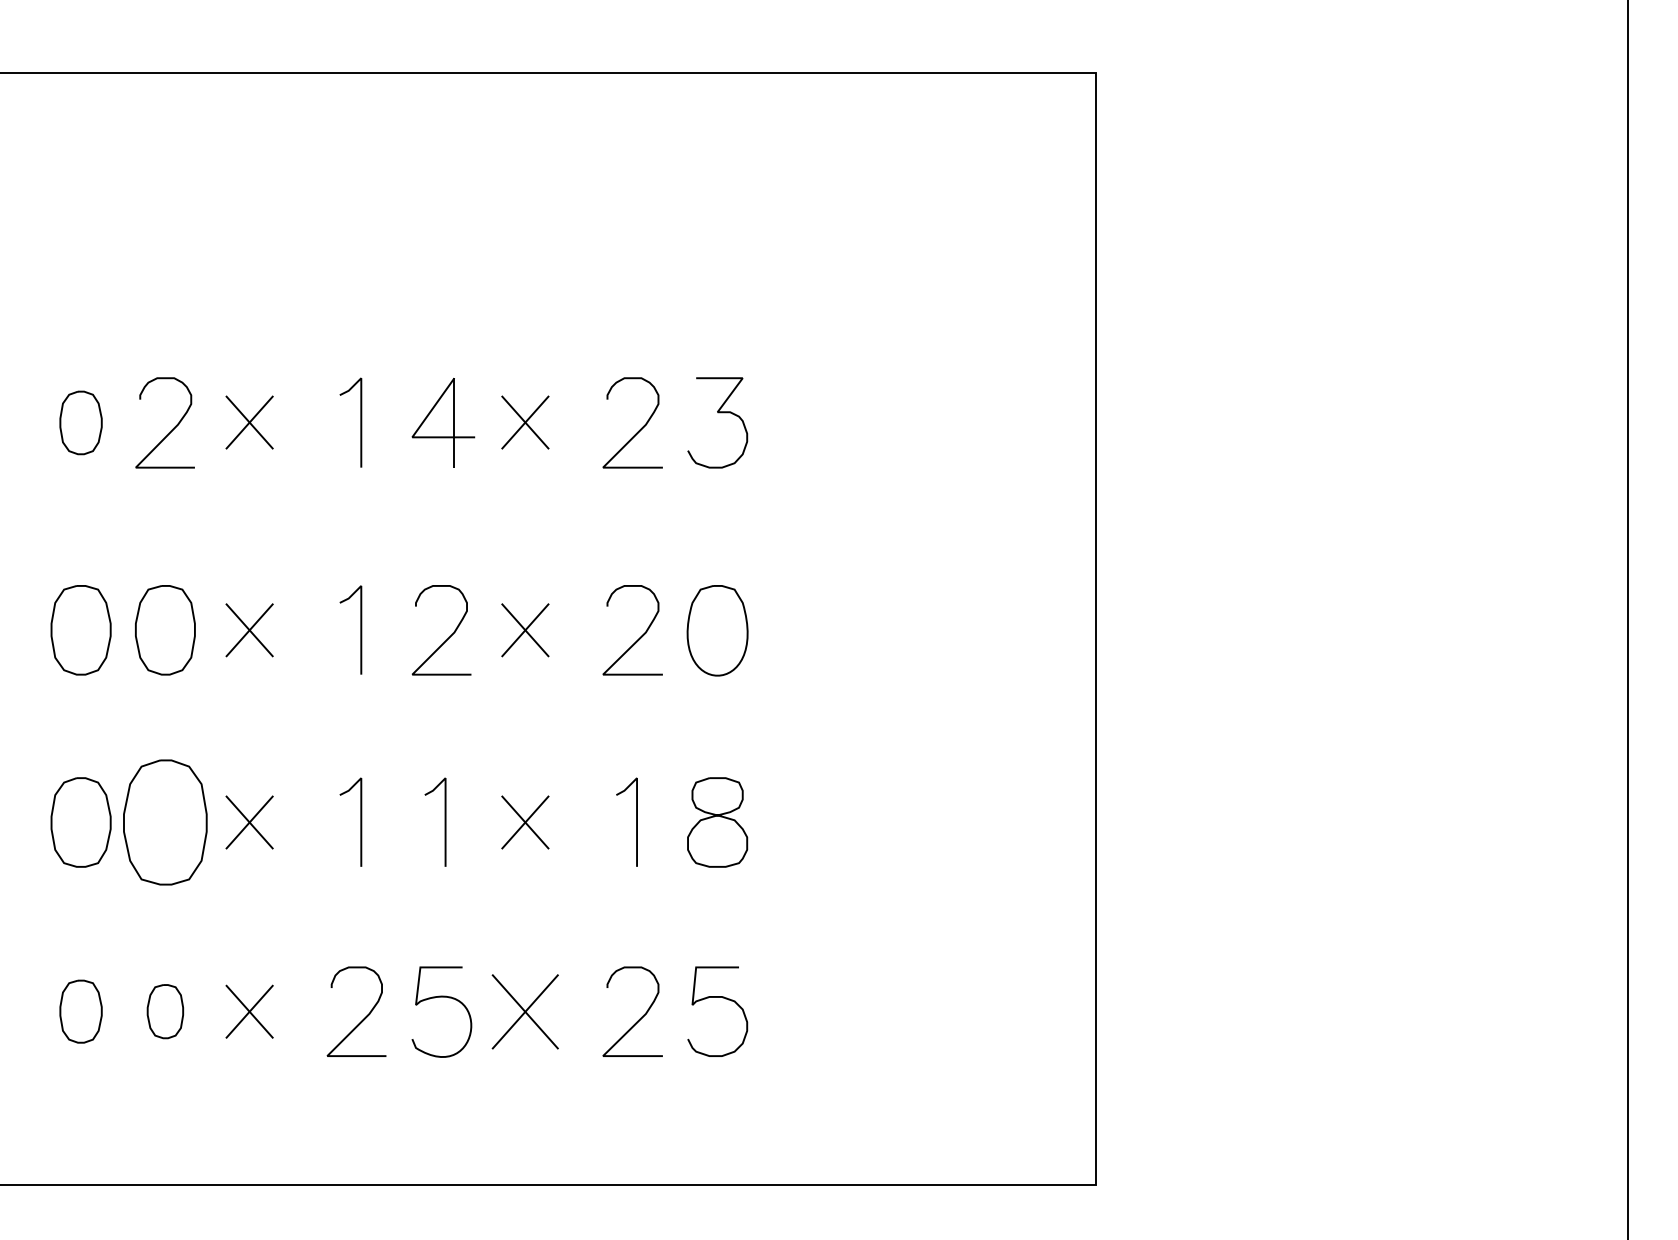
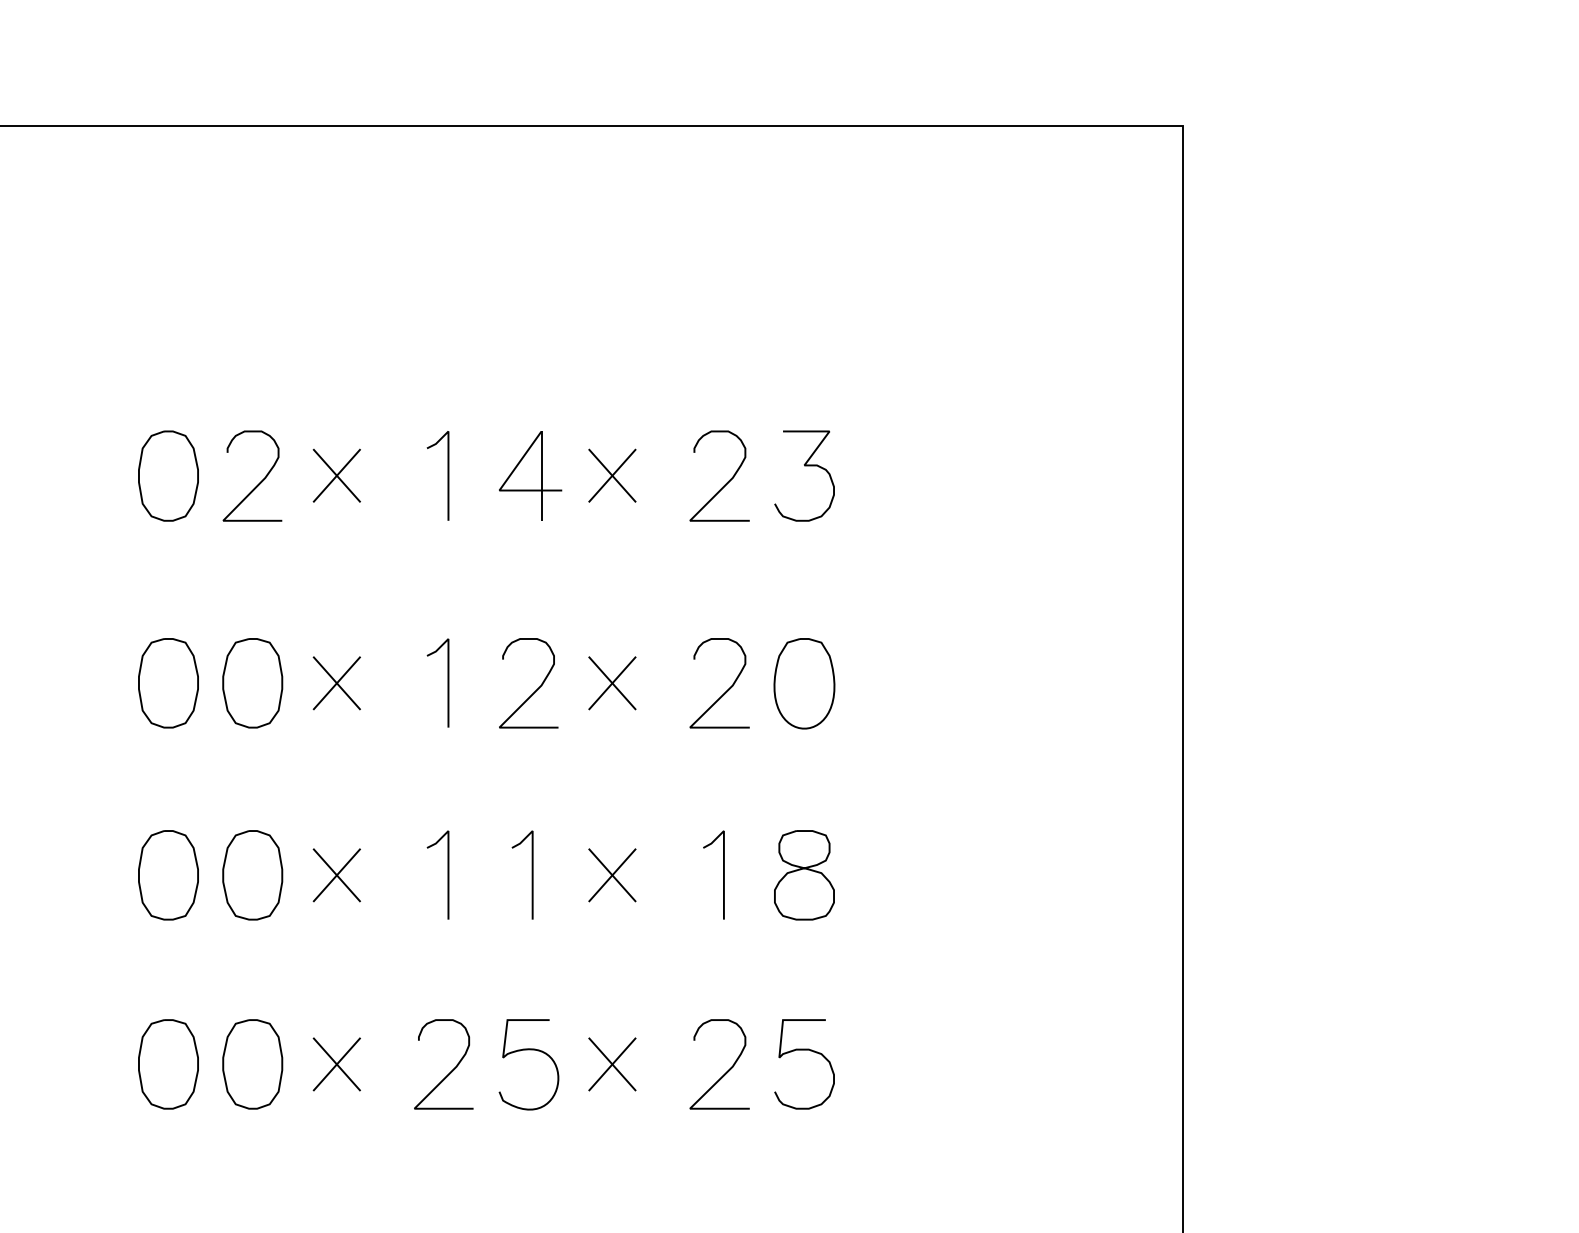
part: (80, 422) -> (167, 475), size x1.43
part: (165, 822) -> (252, 875), size x0.71
part: (80, 1011) -> (167, 1064), size x1.43
part: (165, 1011) -> (252, 1064), size x1.67
part: (525, 1011) -> (612, 1064), size x0.71

